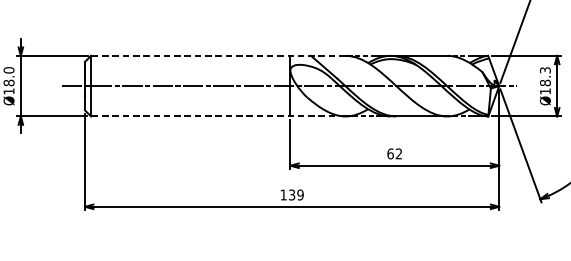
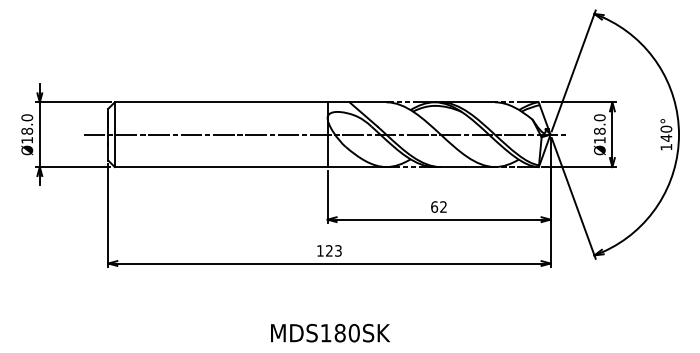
line: (218, 55) -> (250, 102), dashed -> solid
text: (545, 70) -> (599, 117), Ø18.3 -> Ø18.0
line: (218, 116) -> (250, 167), dashed -> solid
text: (295, 194) -> (333, 250), 139 -> 123

